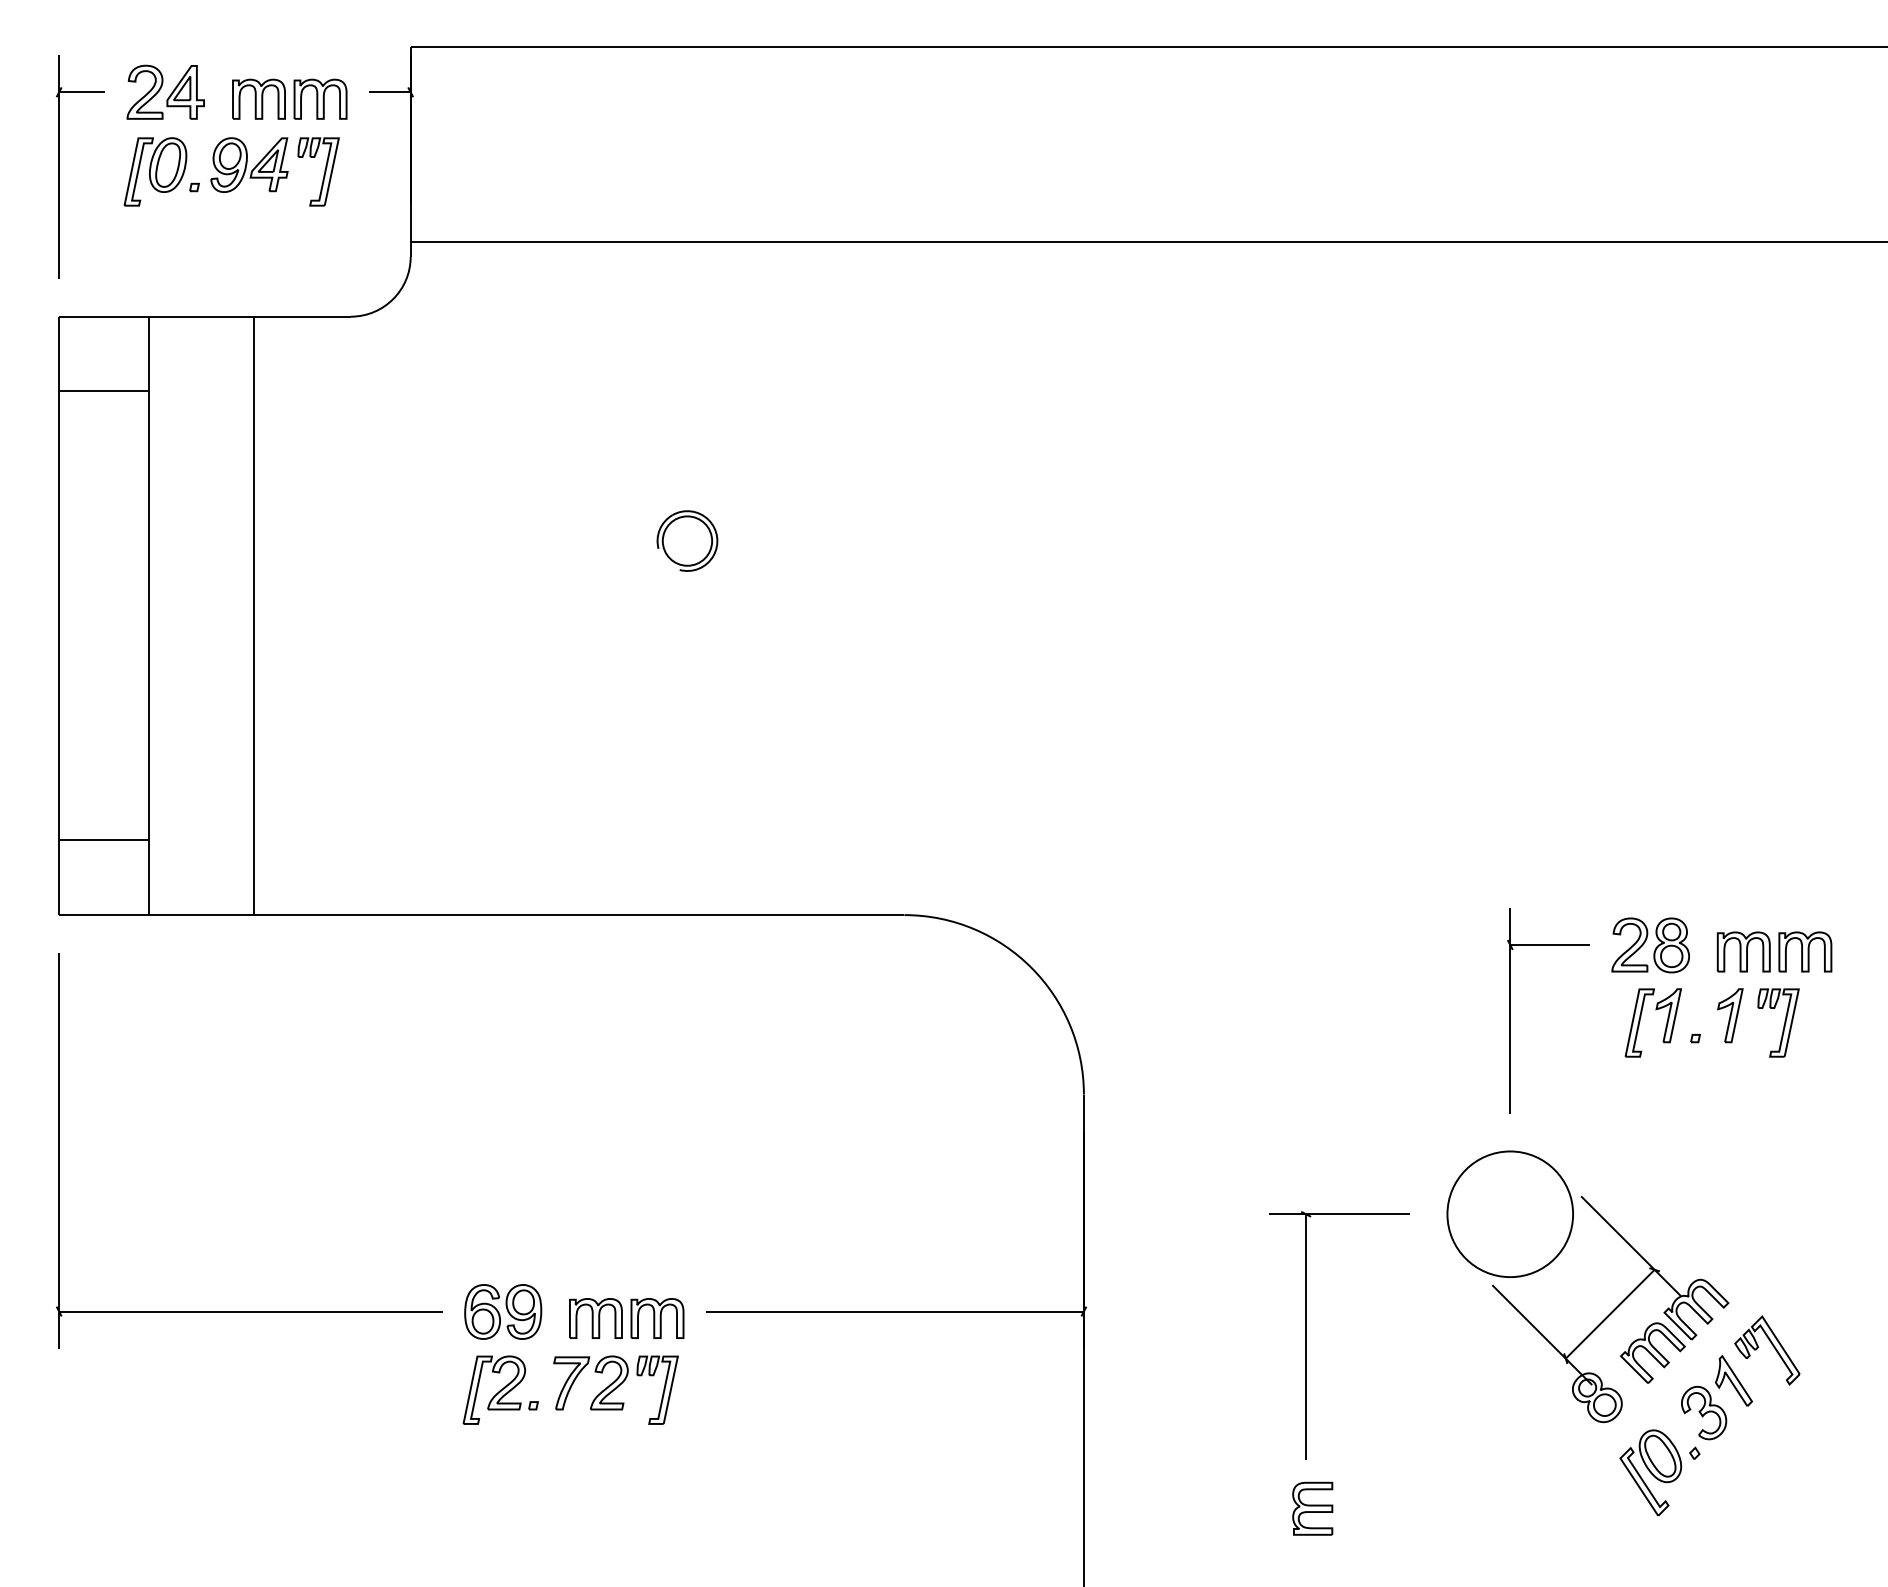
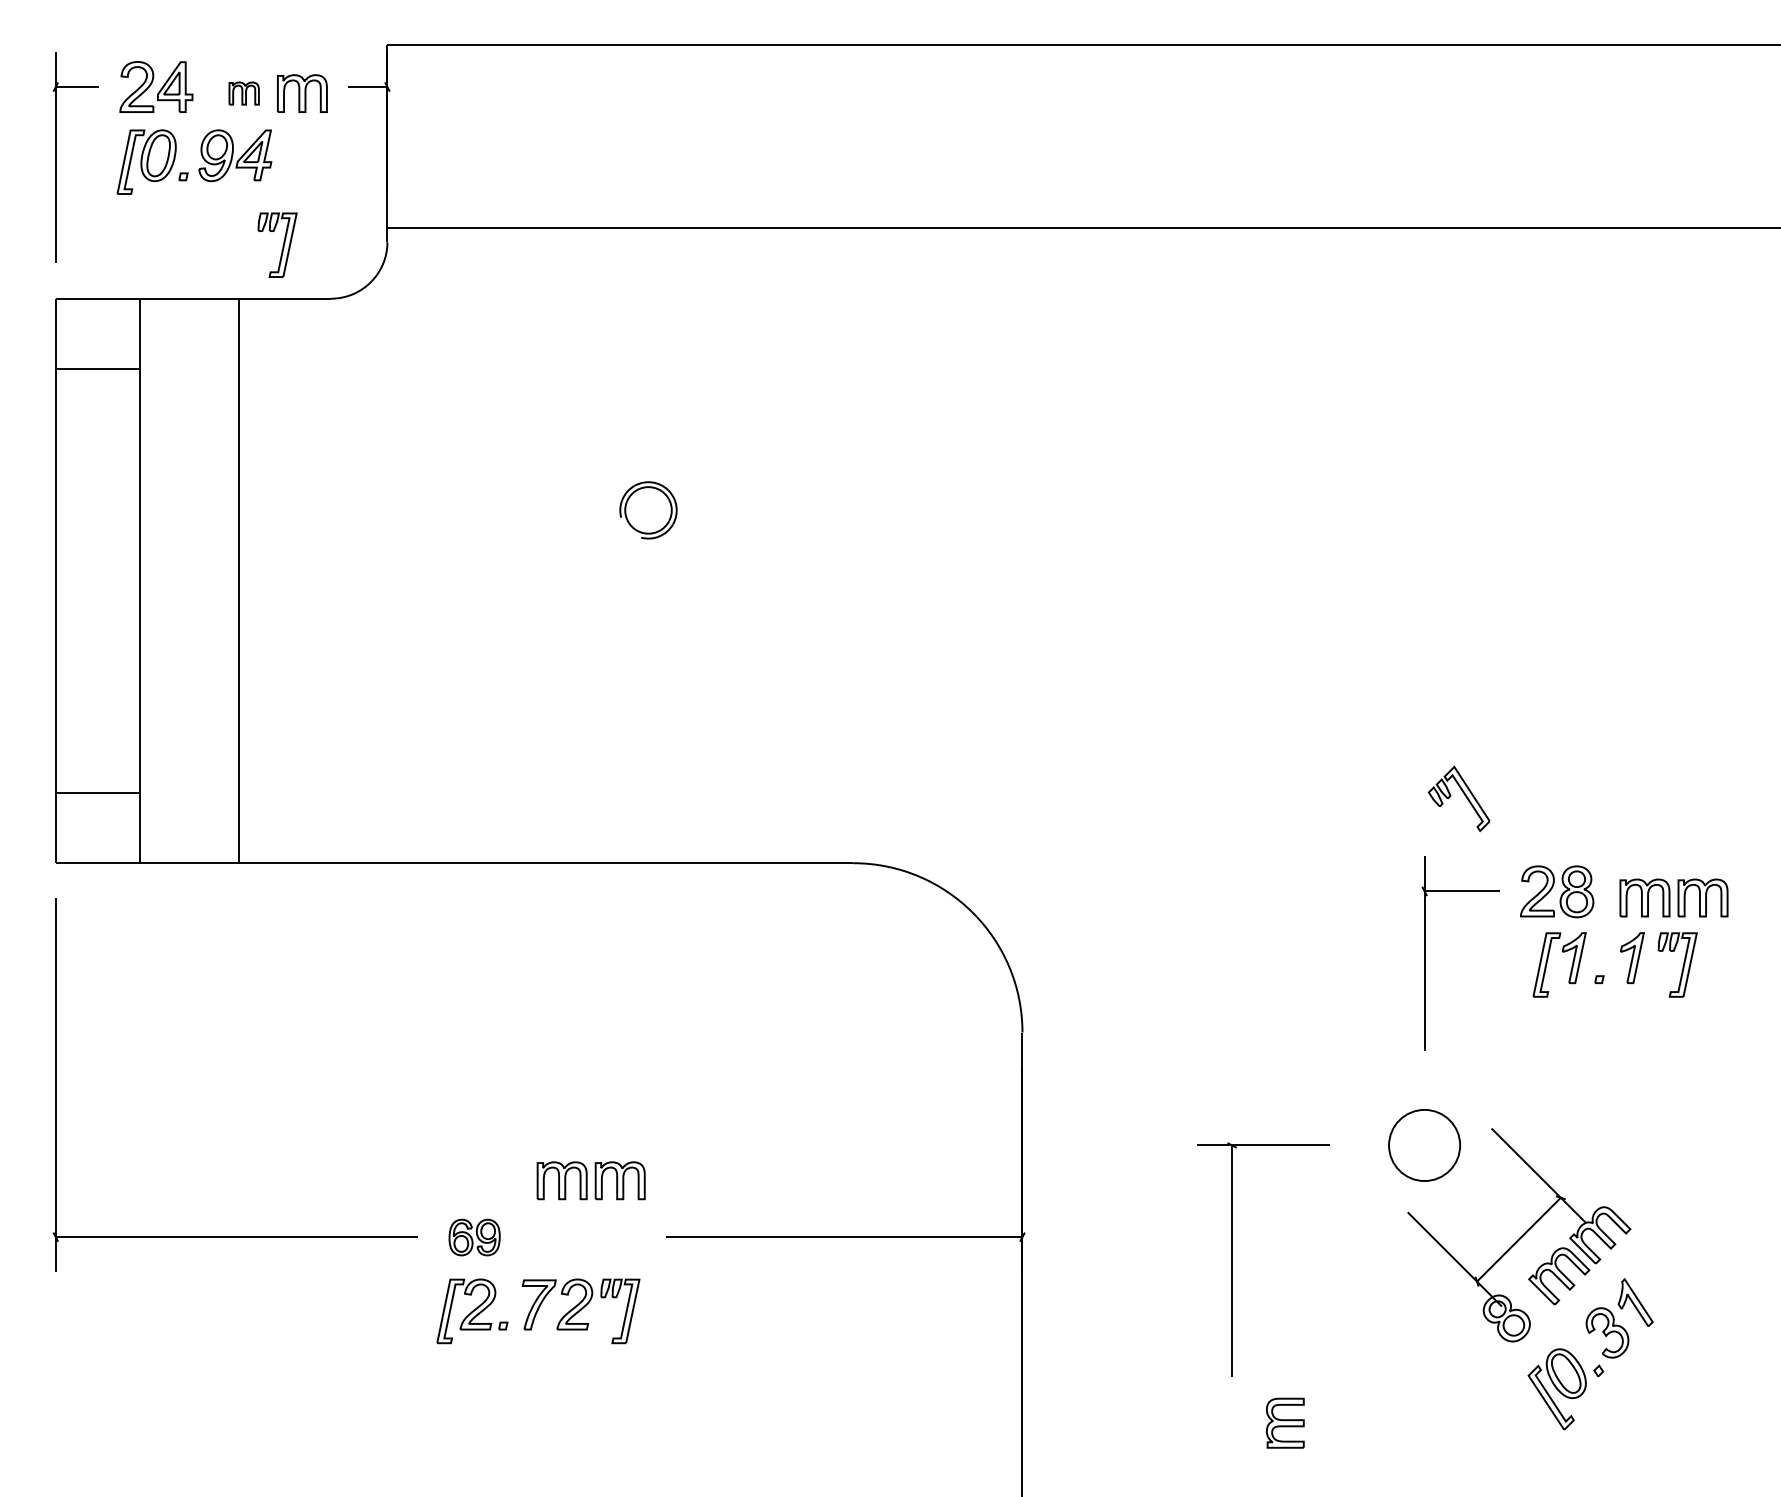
part: (258, 99) -> (243, 93), size x0.6
part: (318, 171) -> (277, 244), moved
part: (1510, 1214) -> (1424, 1145), size x0.6
part: (502, 1311) -> (474, 1237), size x0.7
part: (625, 1318) -> (590, 1180), moved
part: (1772, 1346) -> (1464, 795), moved
part: (1312, 1508) -> (1285, 1422), moved

